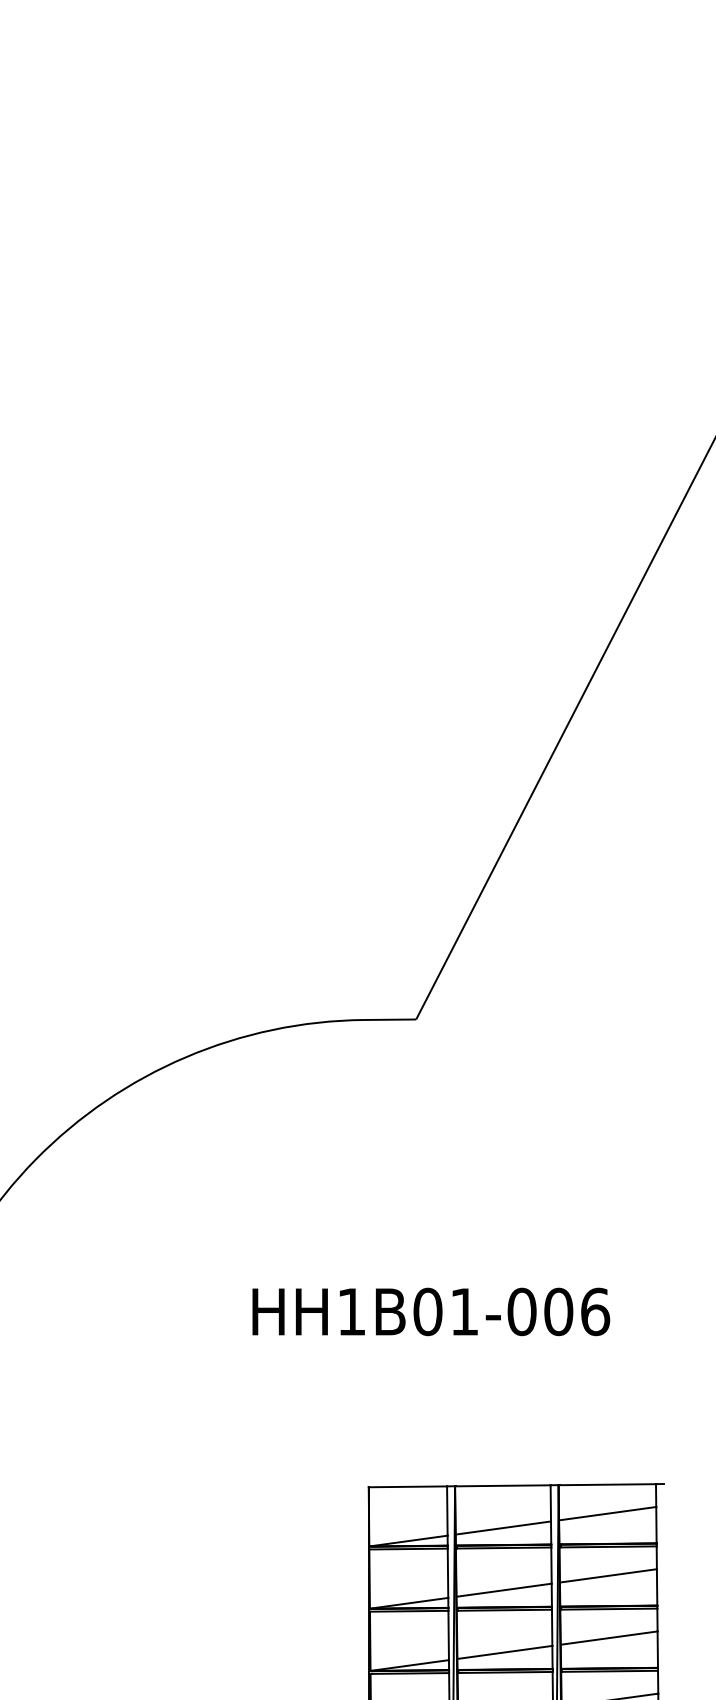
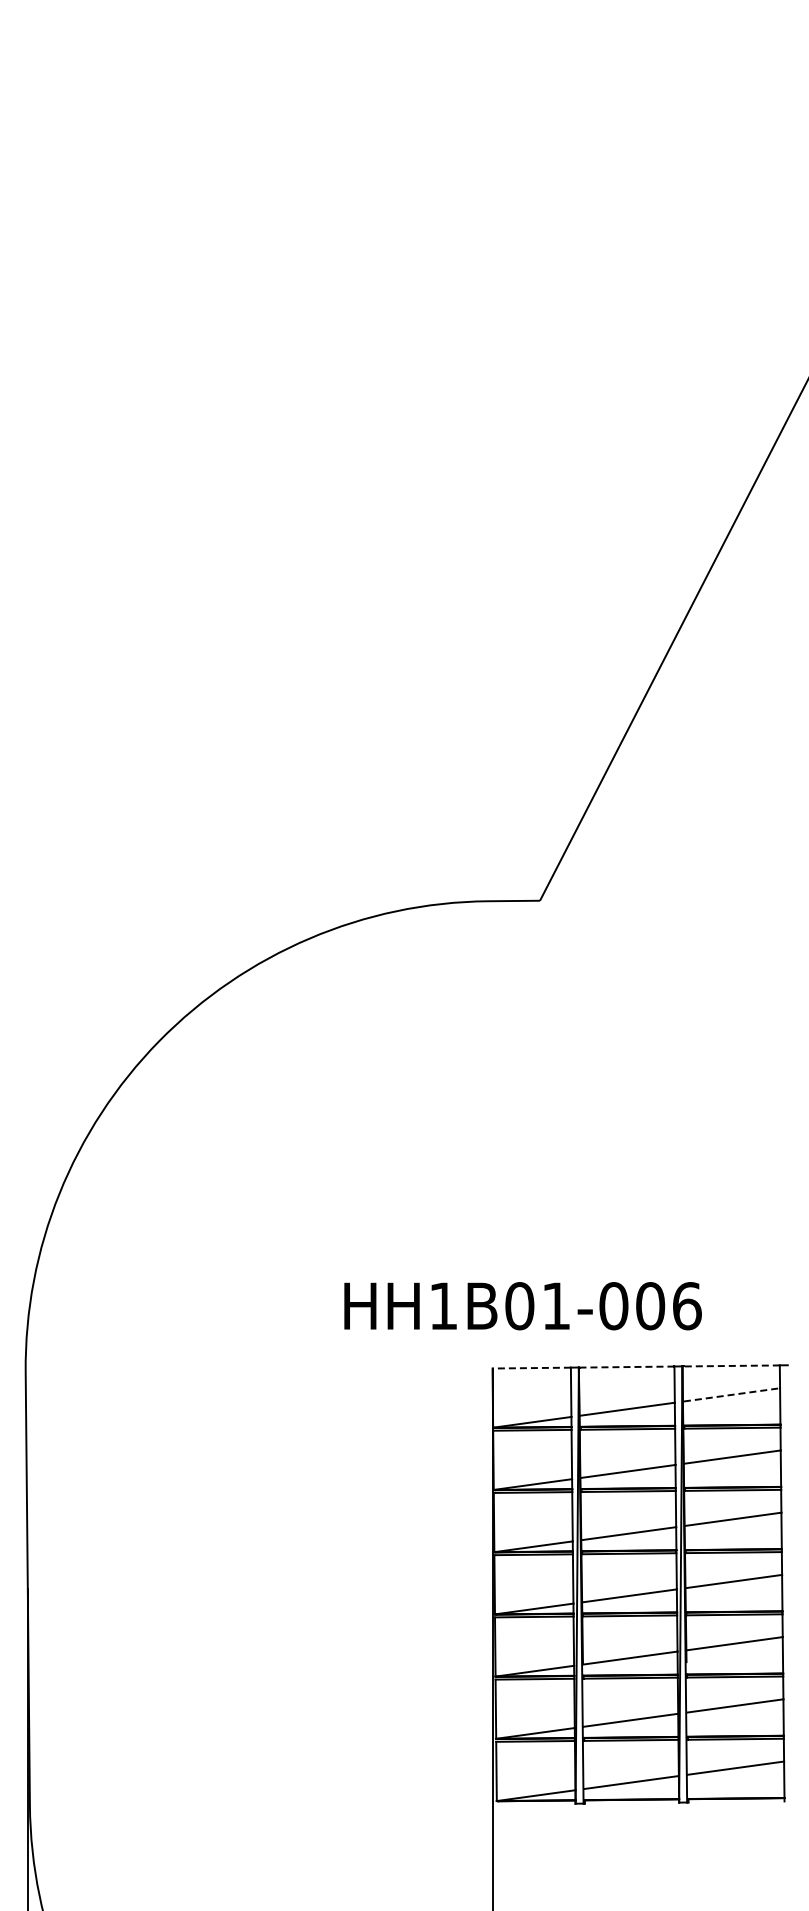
text: (430, 1312) -> (522, 1306), moved
line: (607, 1484) -> (731, 1365), solid -> dashed
line: (502, 1486) -> (626, 1367), solid -> dashed
line: (407, 1487) -> (531, 1368), solid -> dashed
line: (608, 1513) -> (732, 1394), solid -> dashed

